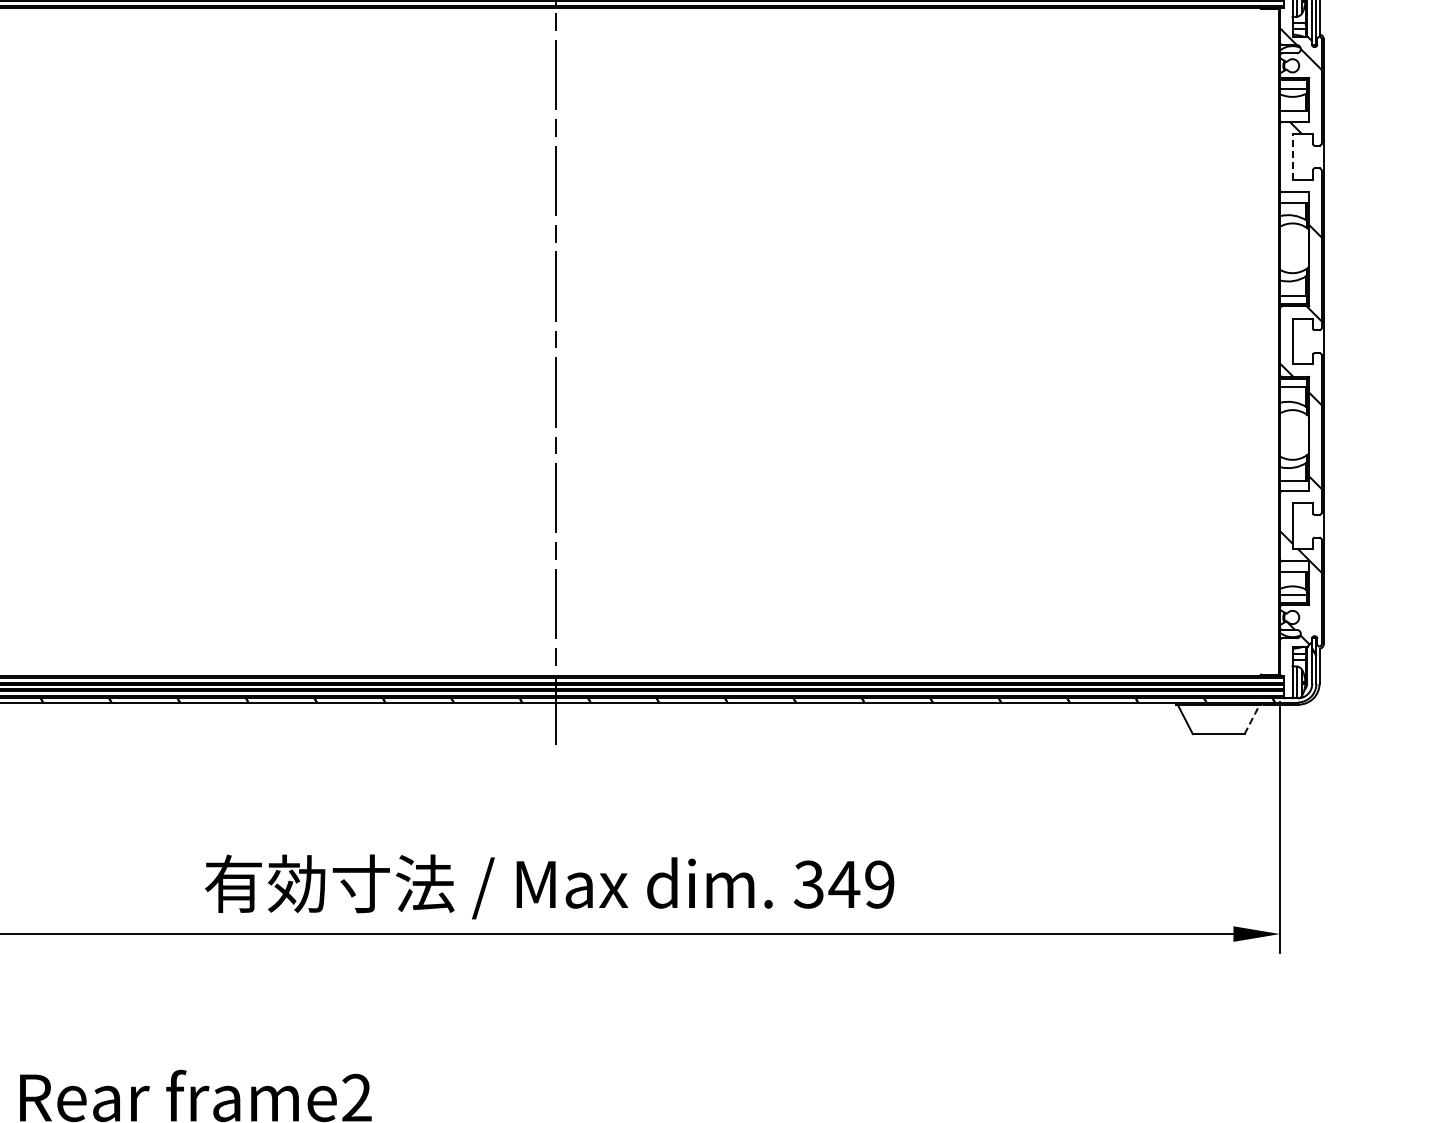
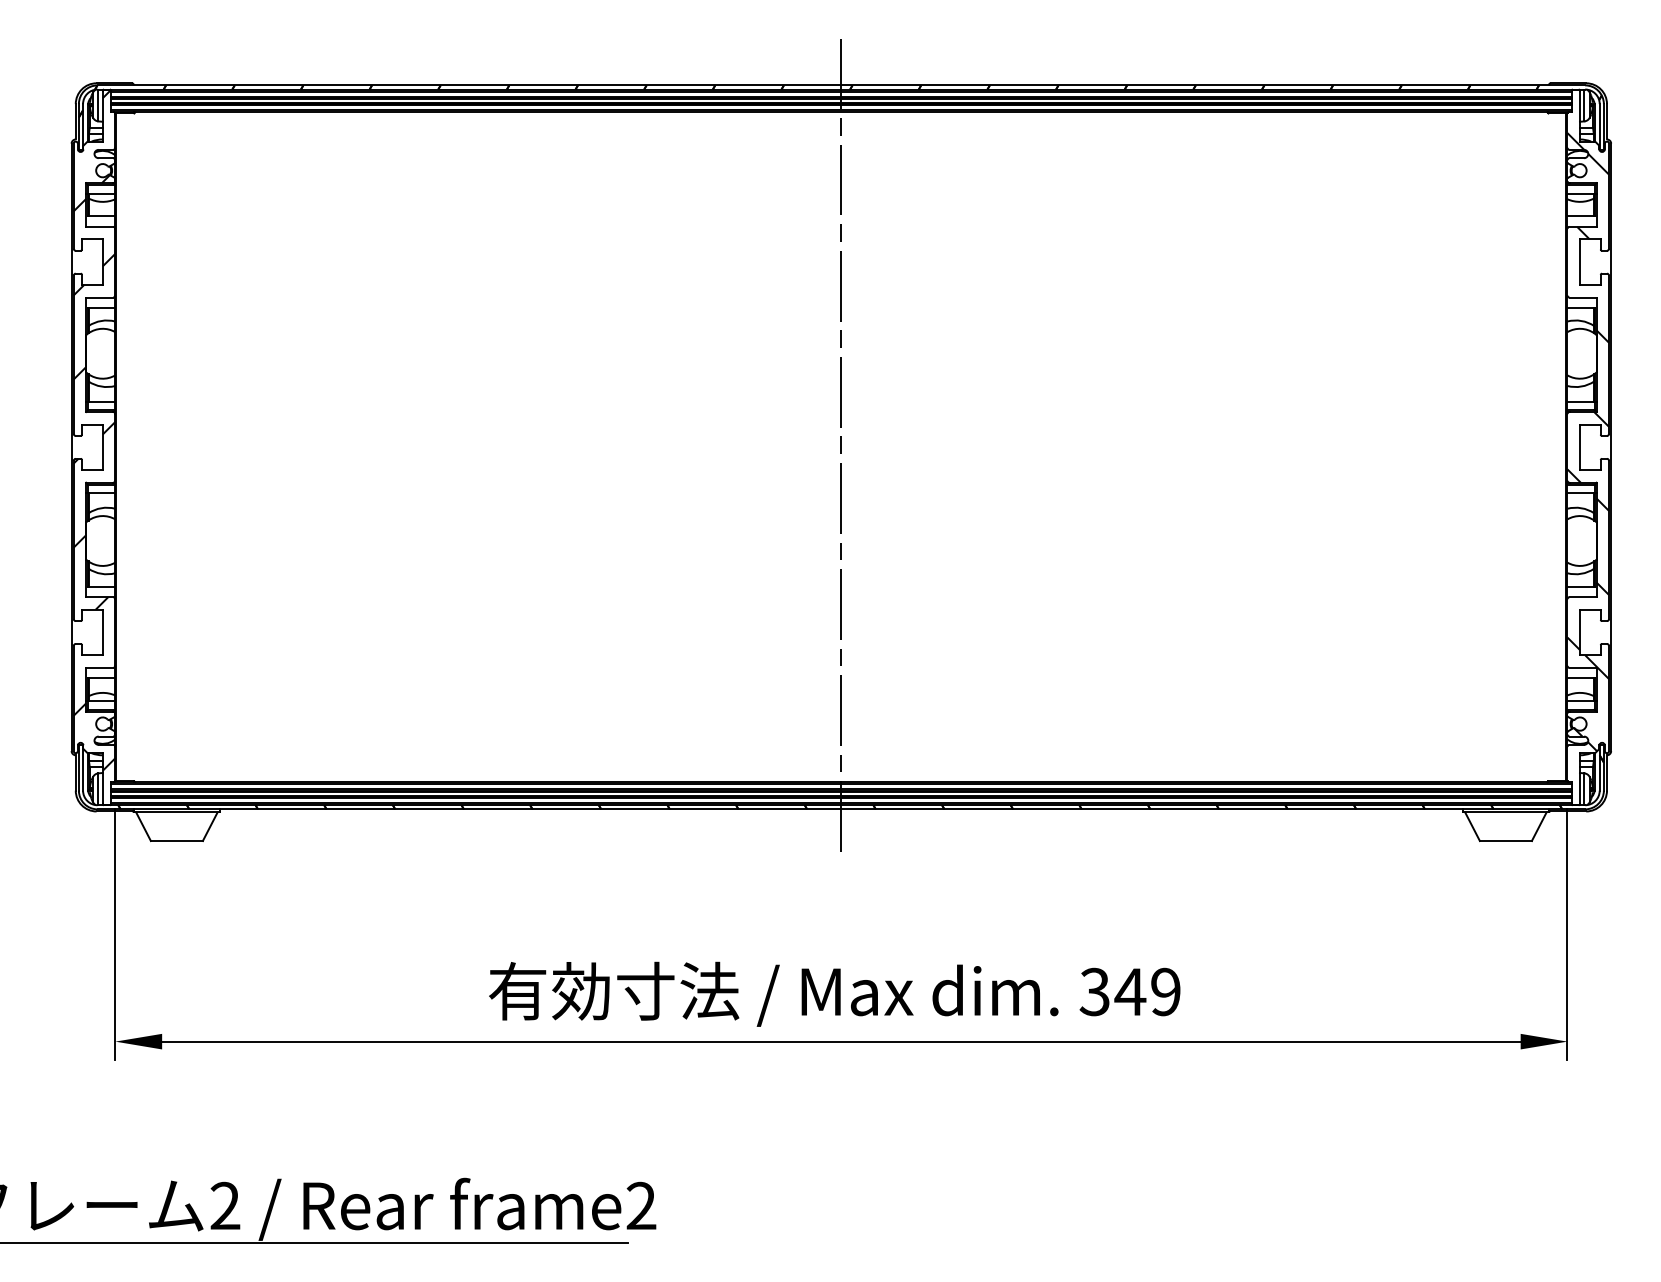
line: (1292, 157) -> (1579, 262), dashed -> solid
line: (1252, 719) -> (1539, 826), dashed -> solid

